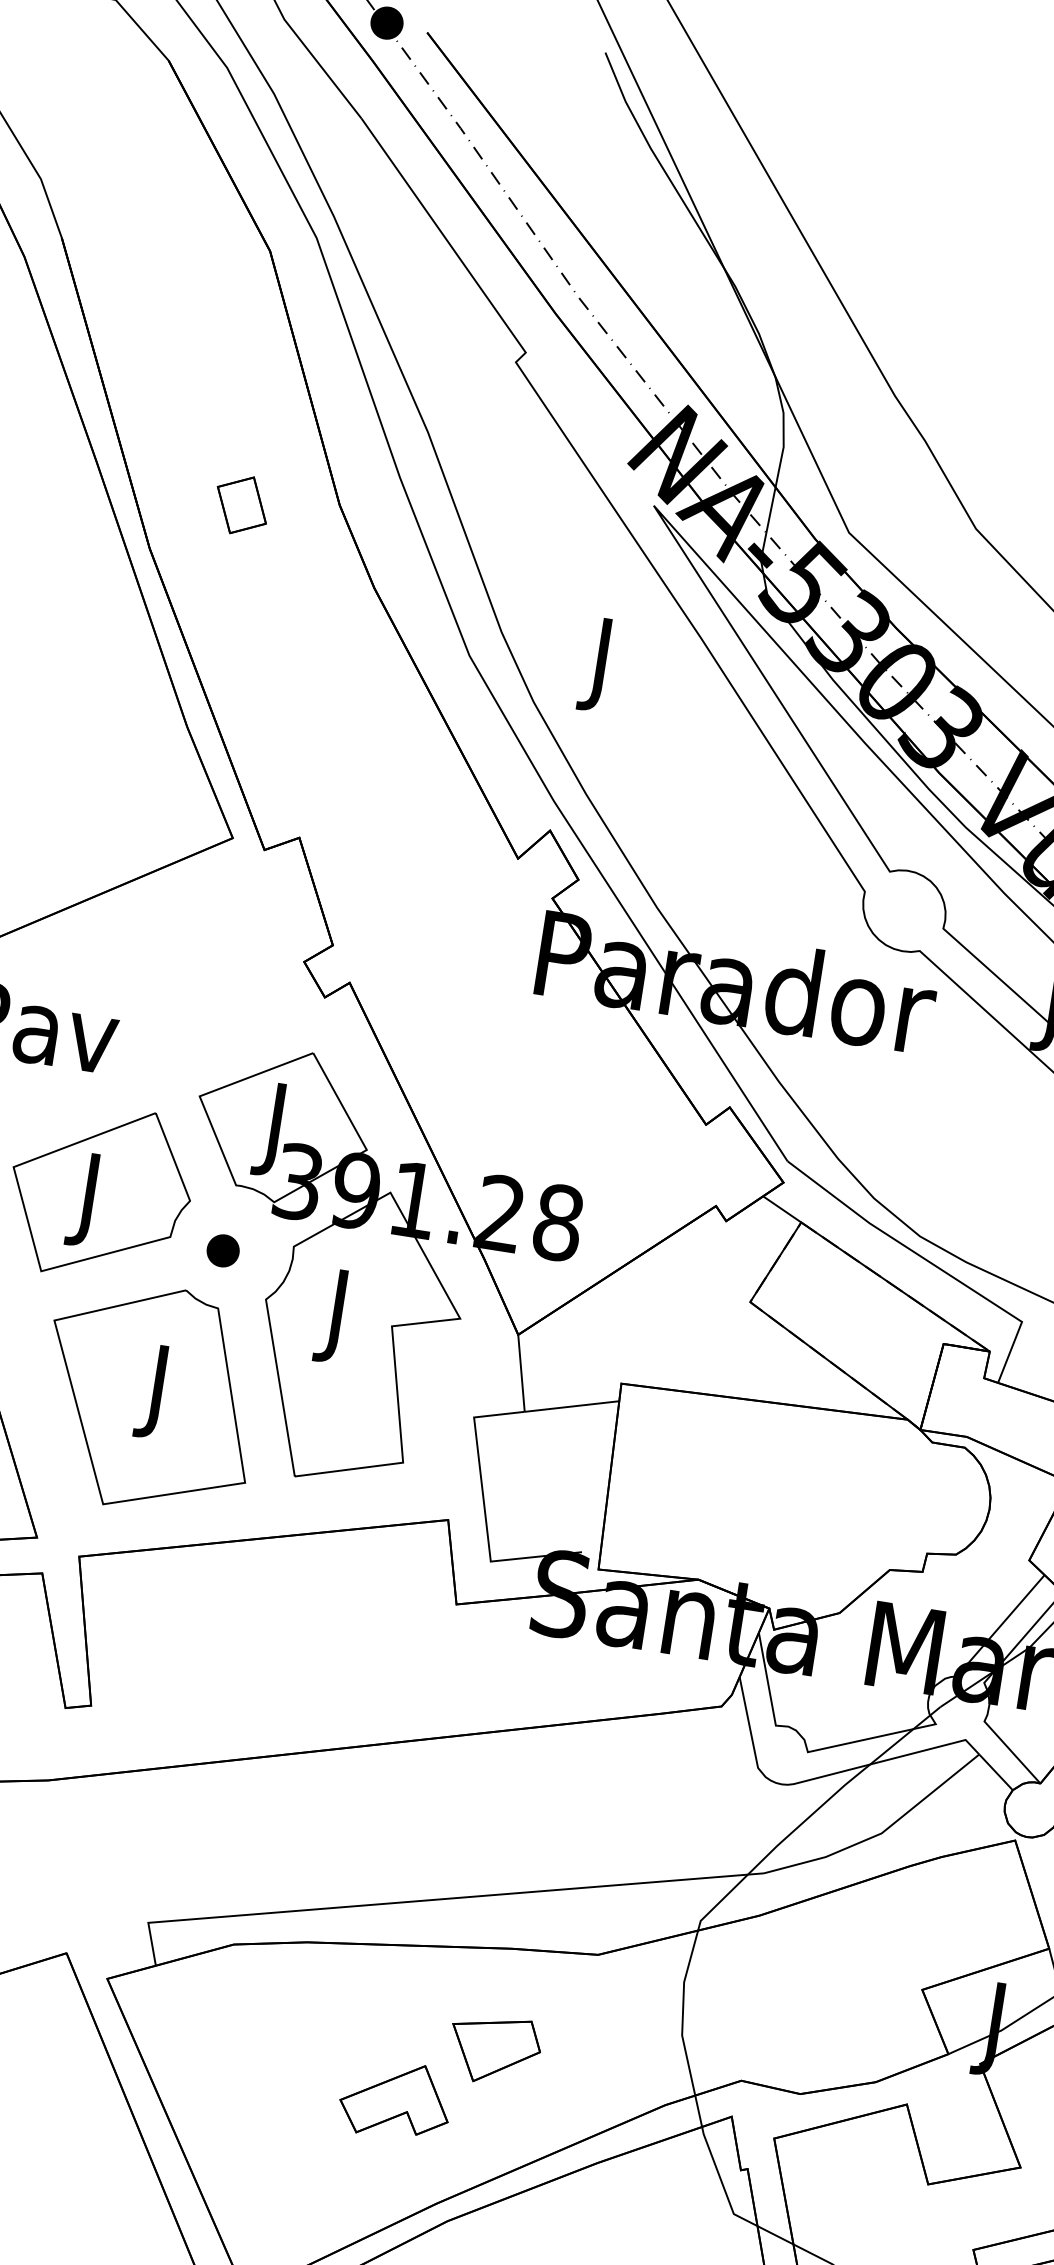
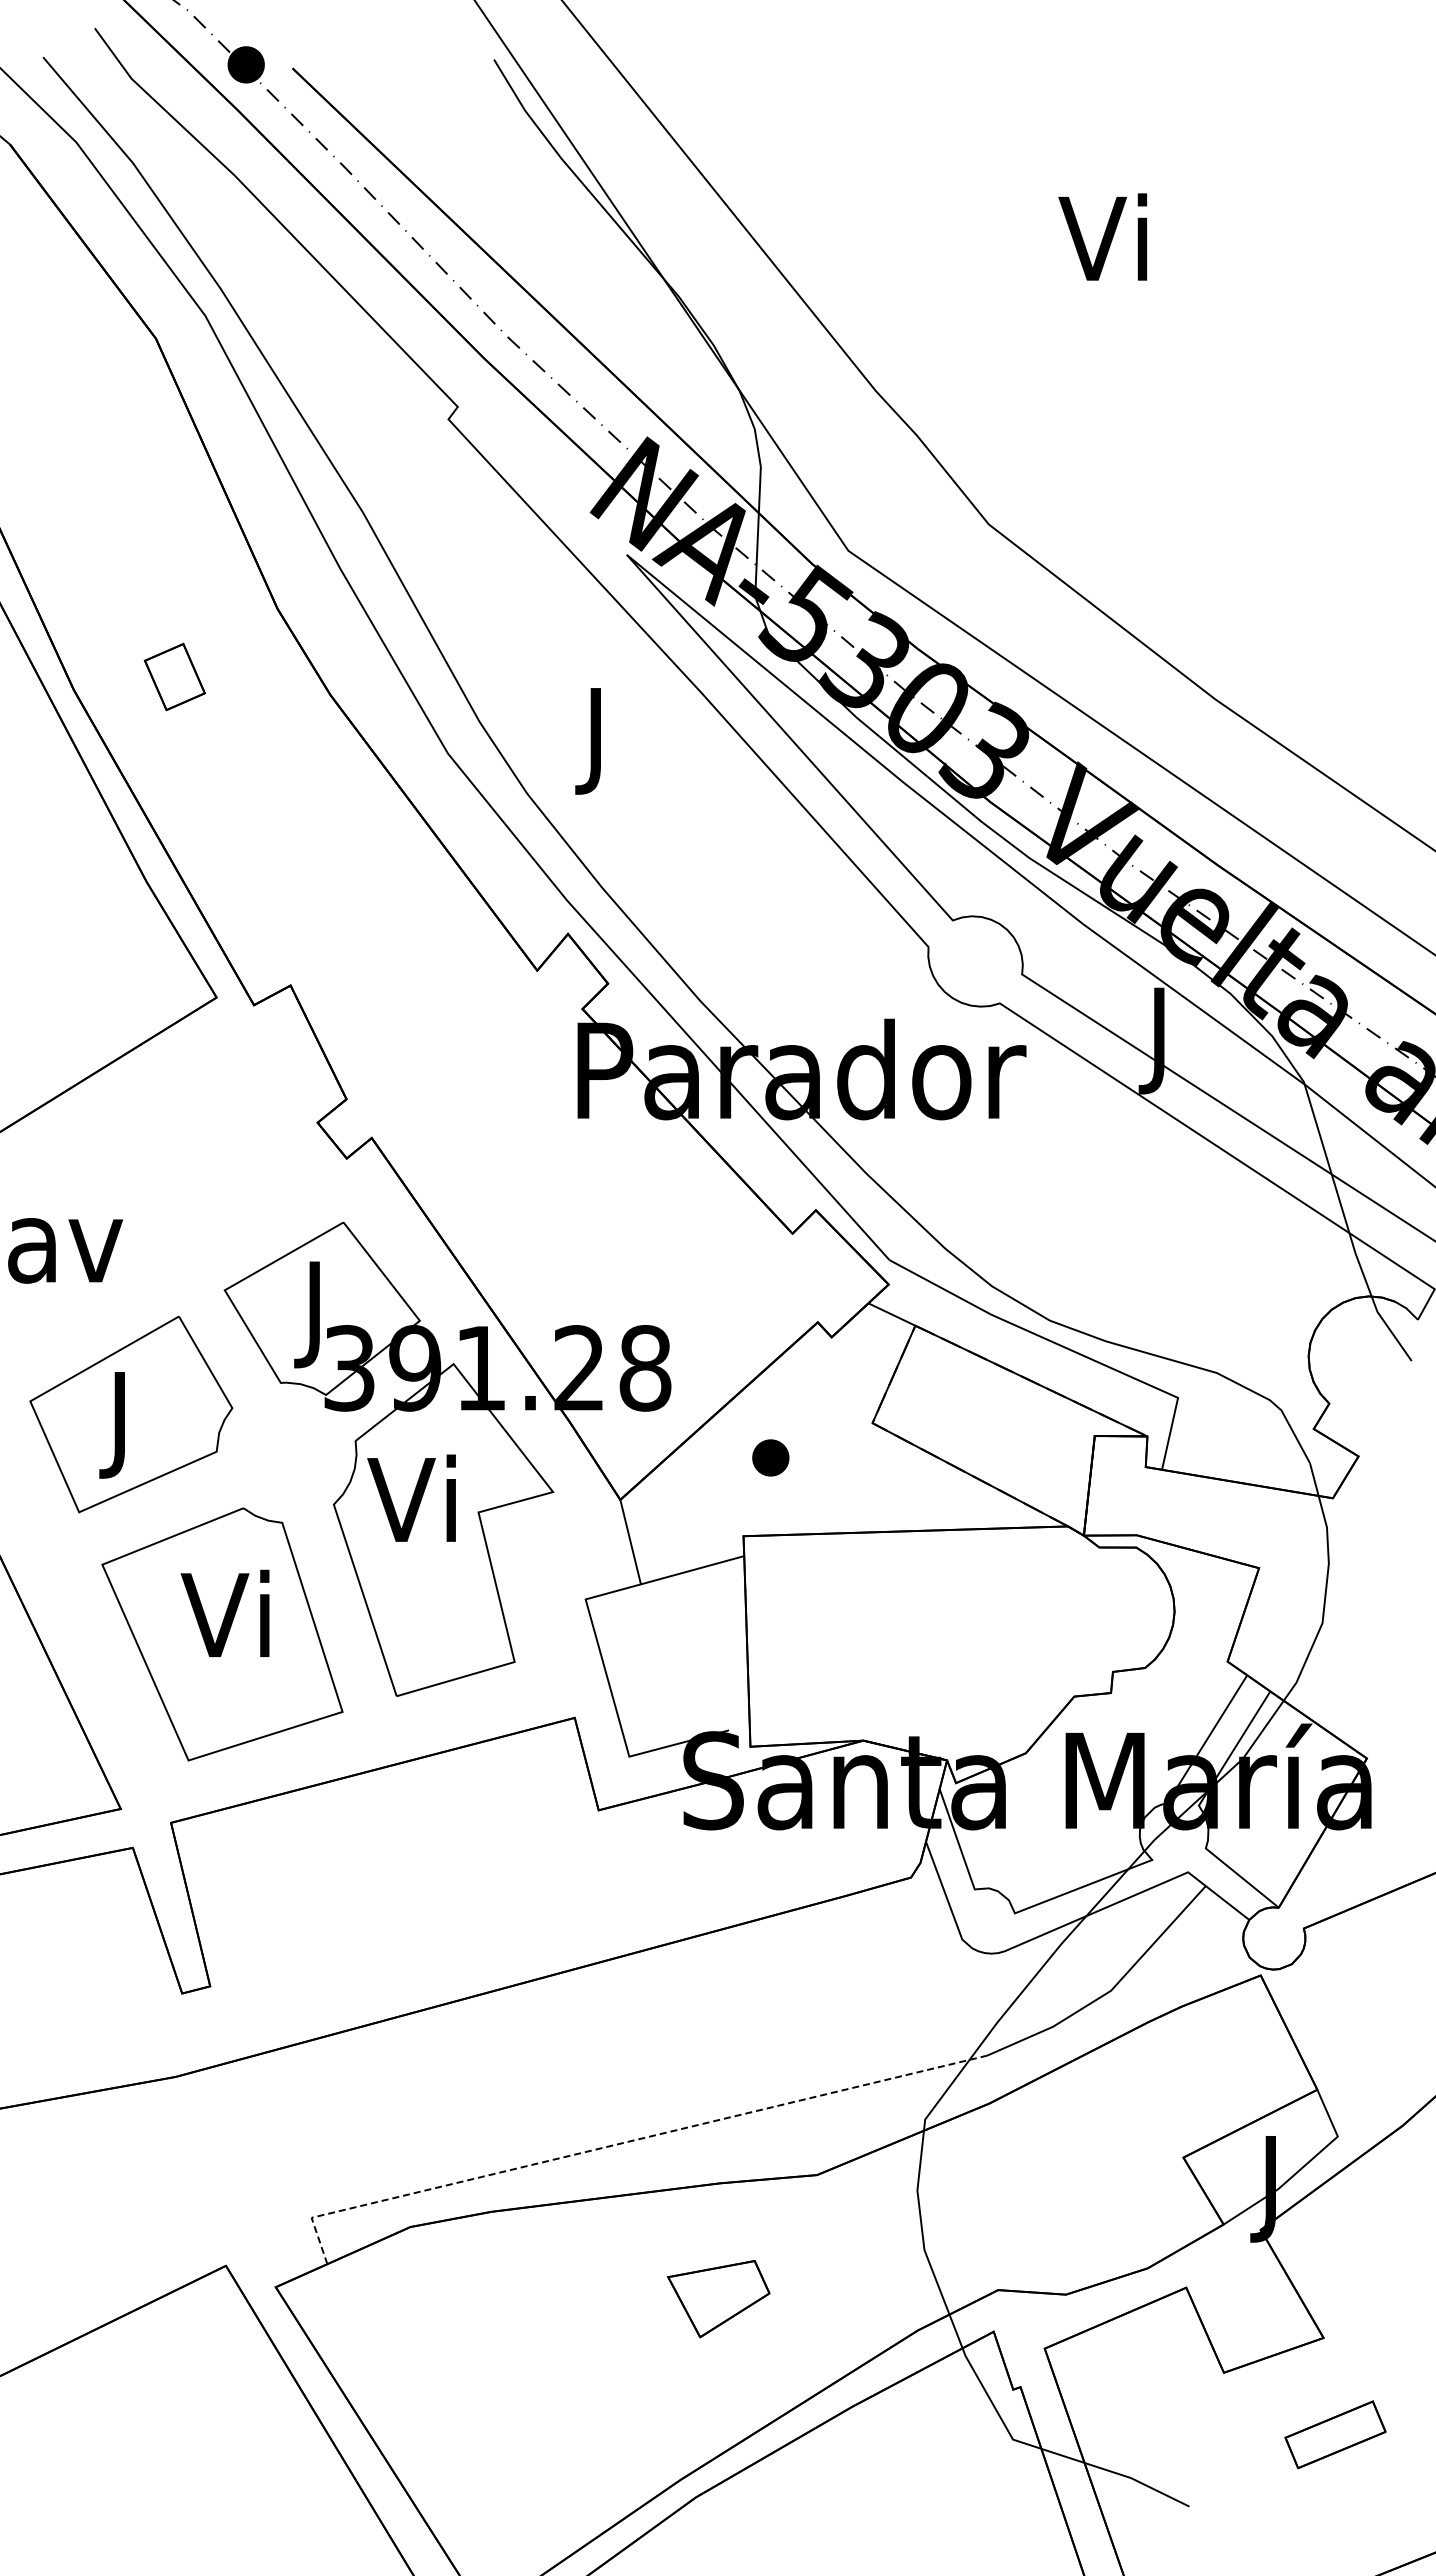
part: (241, 504) -> (174, 676), moved
part: (222, 1250) -> (770, 1457), moved
text: (333, 1314) -> (411, 1509), J -> Vi
text: (153, 1389) -> (224, 1624), J -> Vi
line: (434, 1899) -> (625, 2142), solid -> dashed
part: (394, 2099) -> (616, 2371), removed

